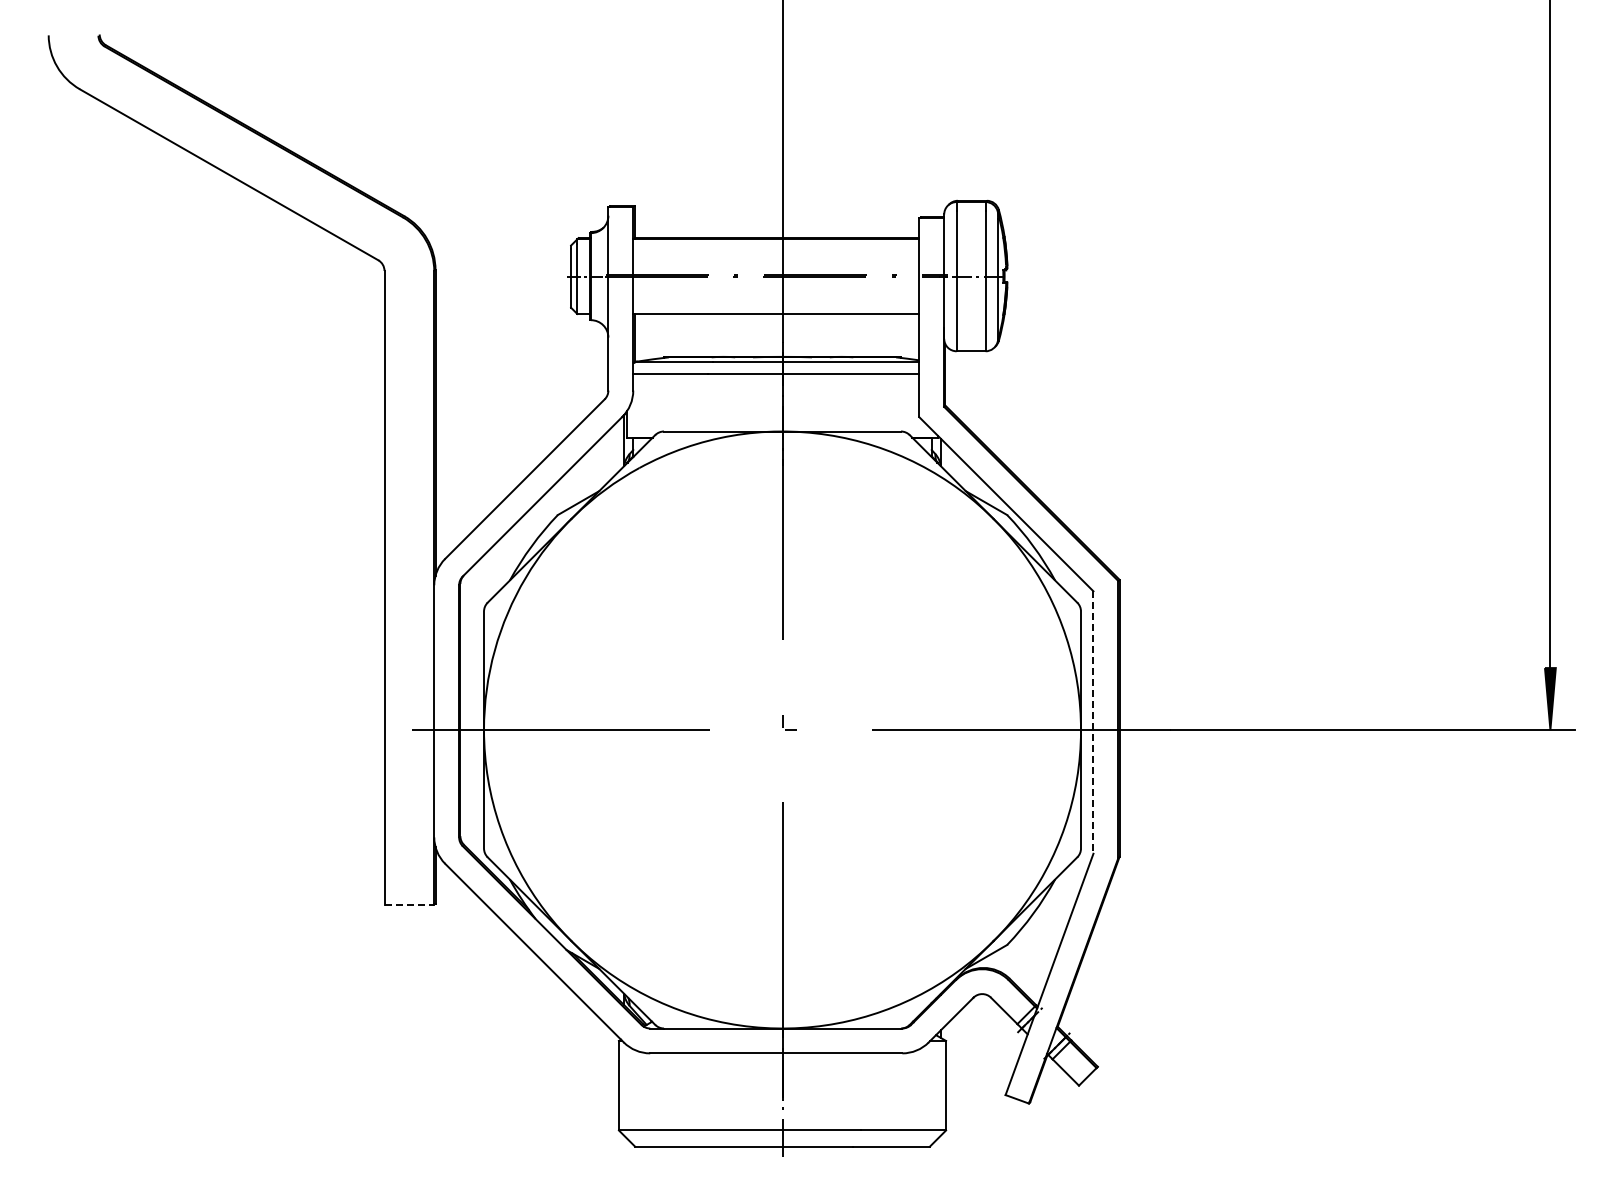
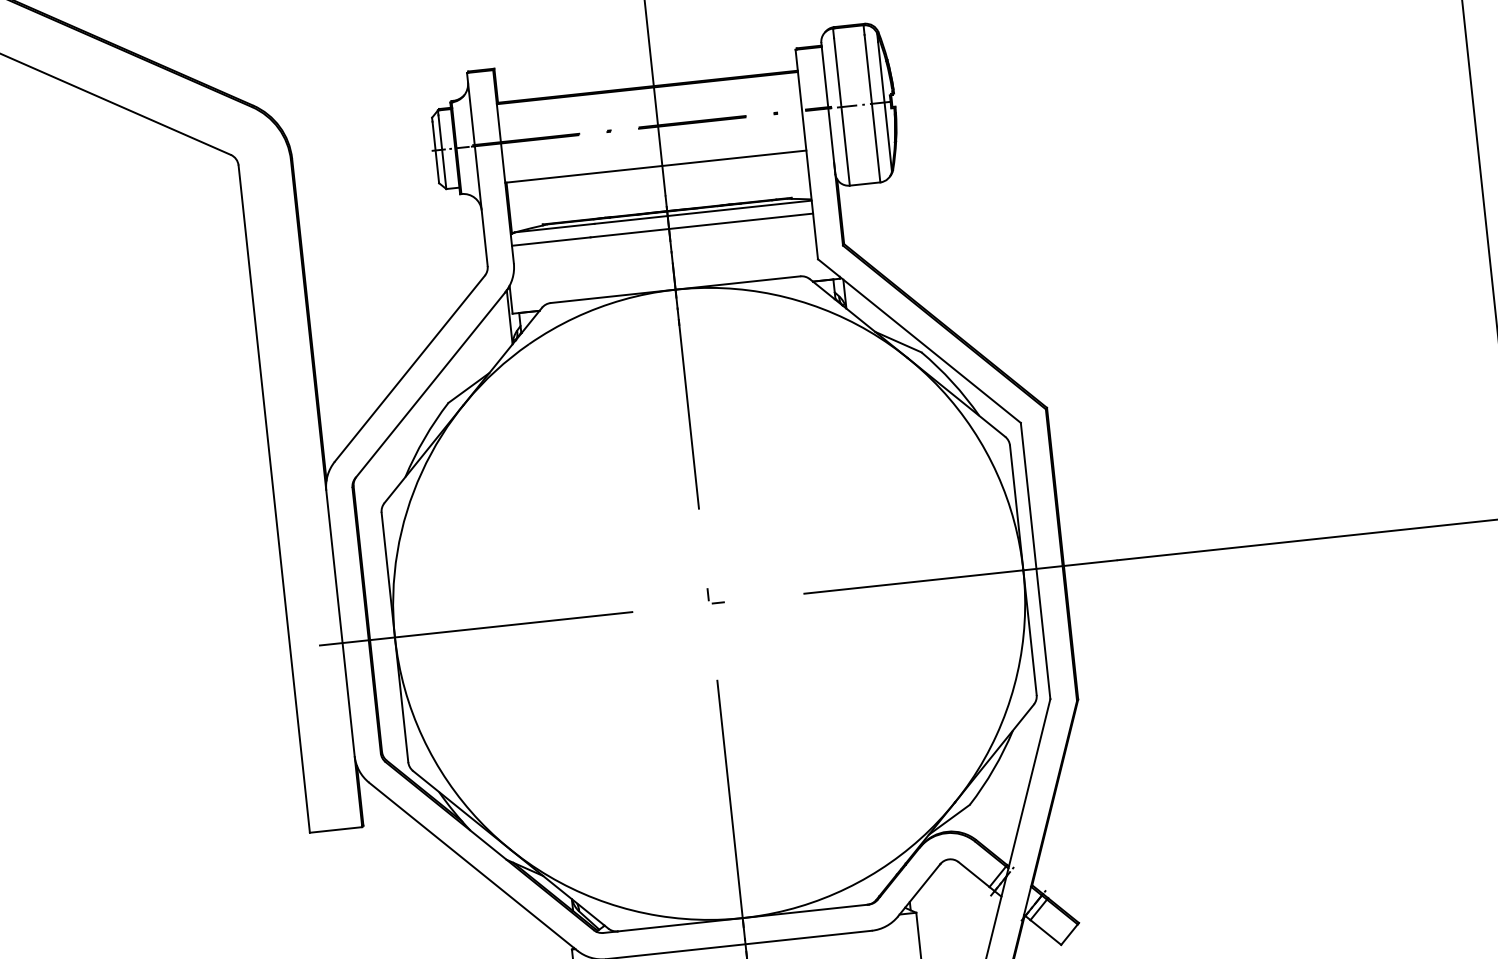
line: (1093, 723) -> (1035, 562), dashed -> solid
line: (409, 904) -> (336, 829), dashed -> solid

